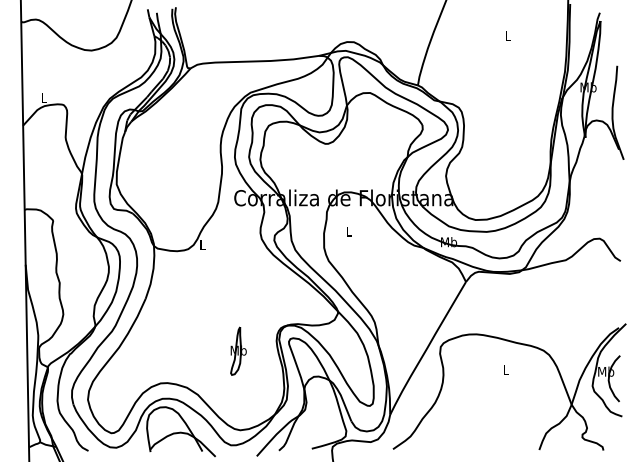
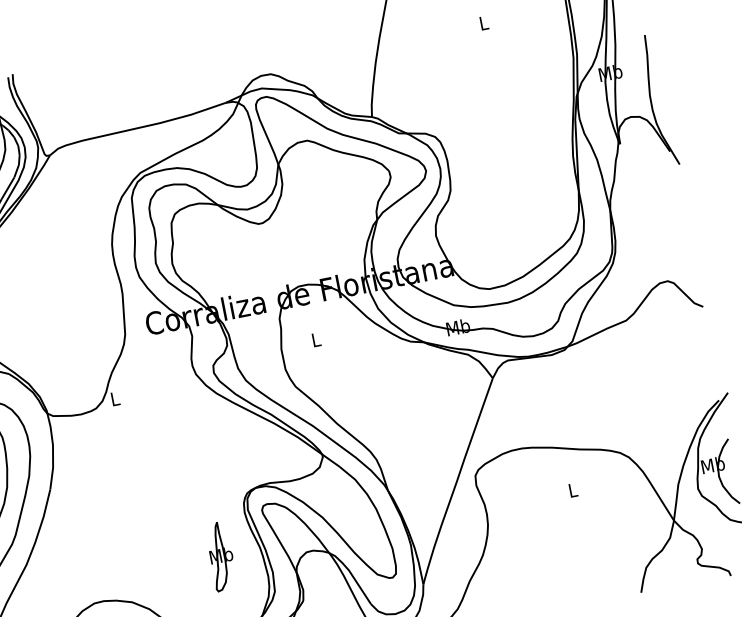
part: (238, 350) -> (221, 555), moved

